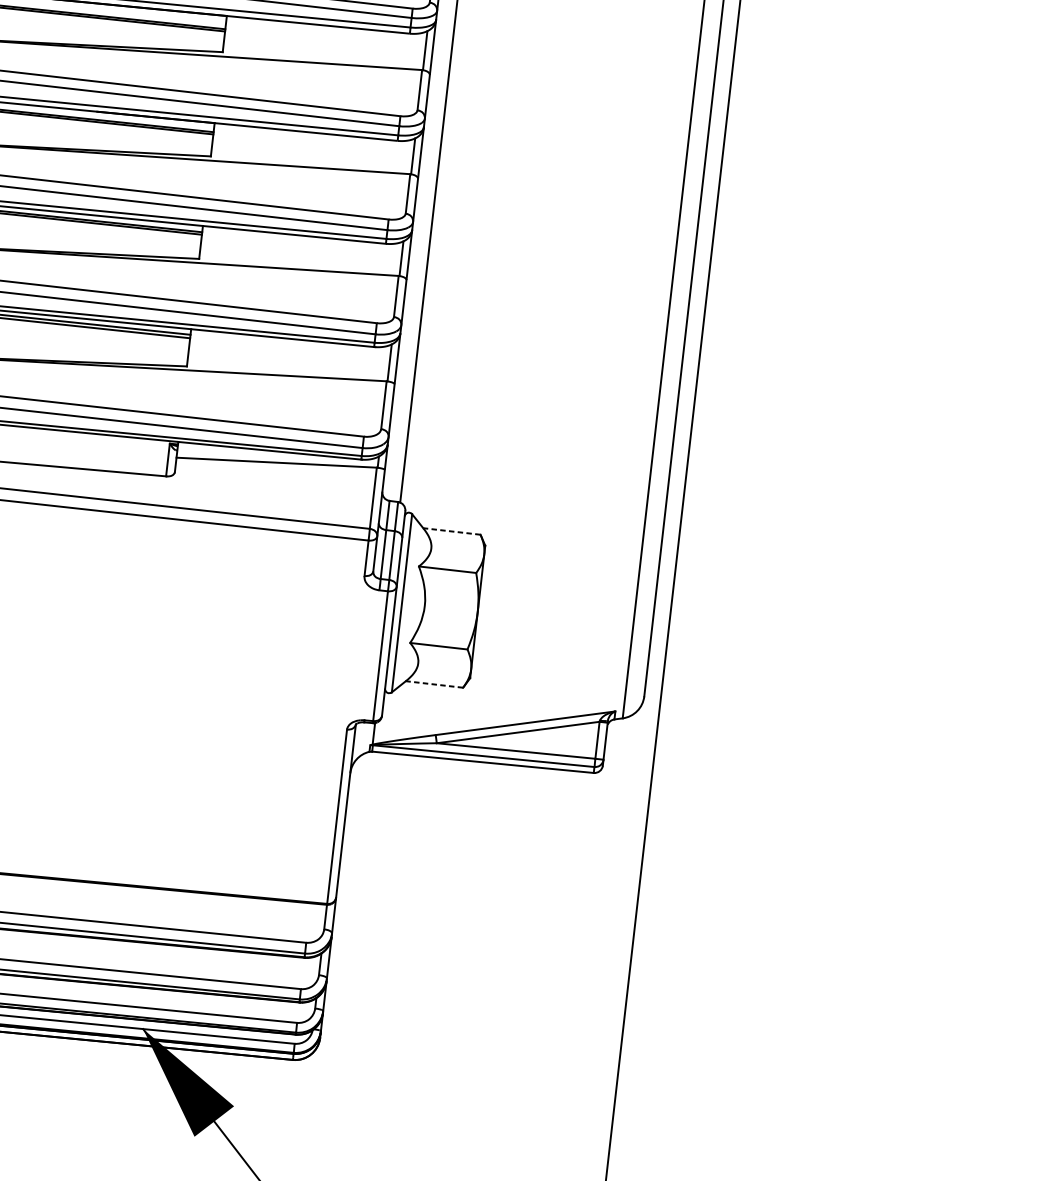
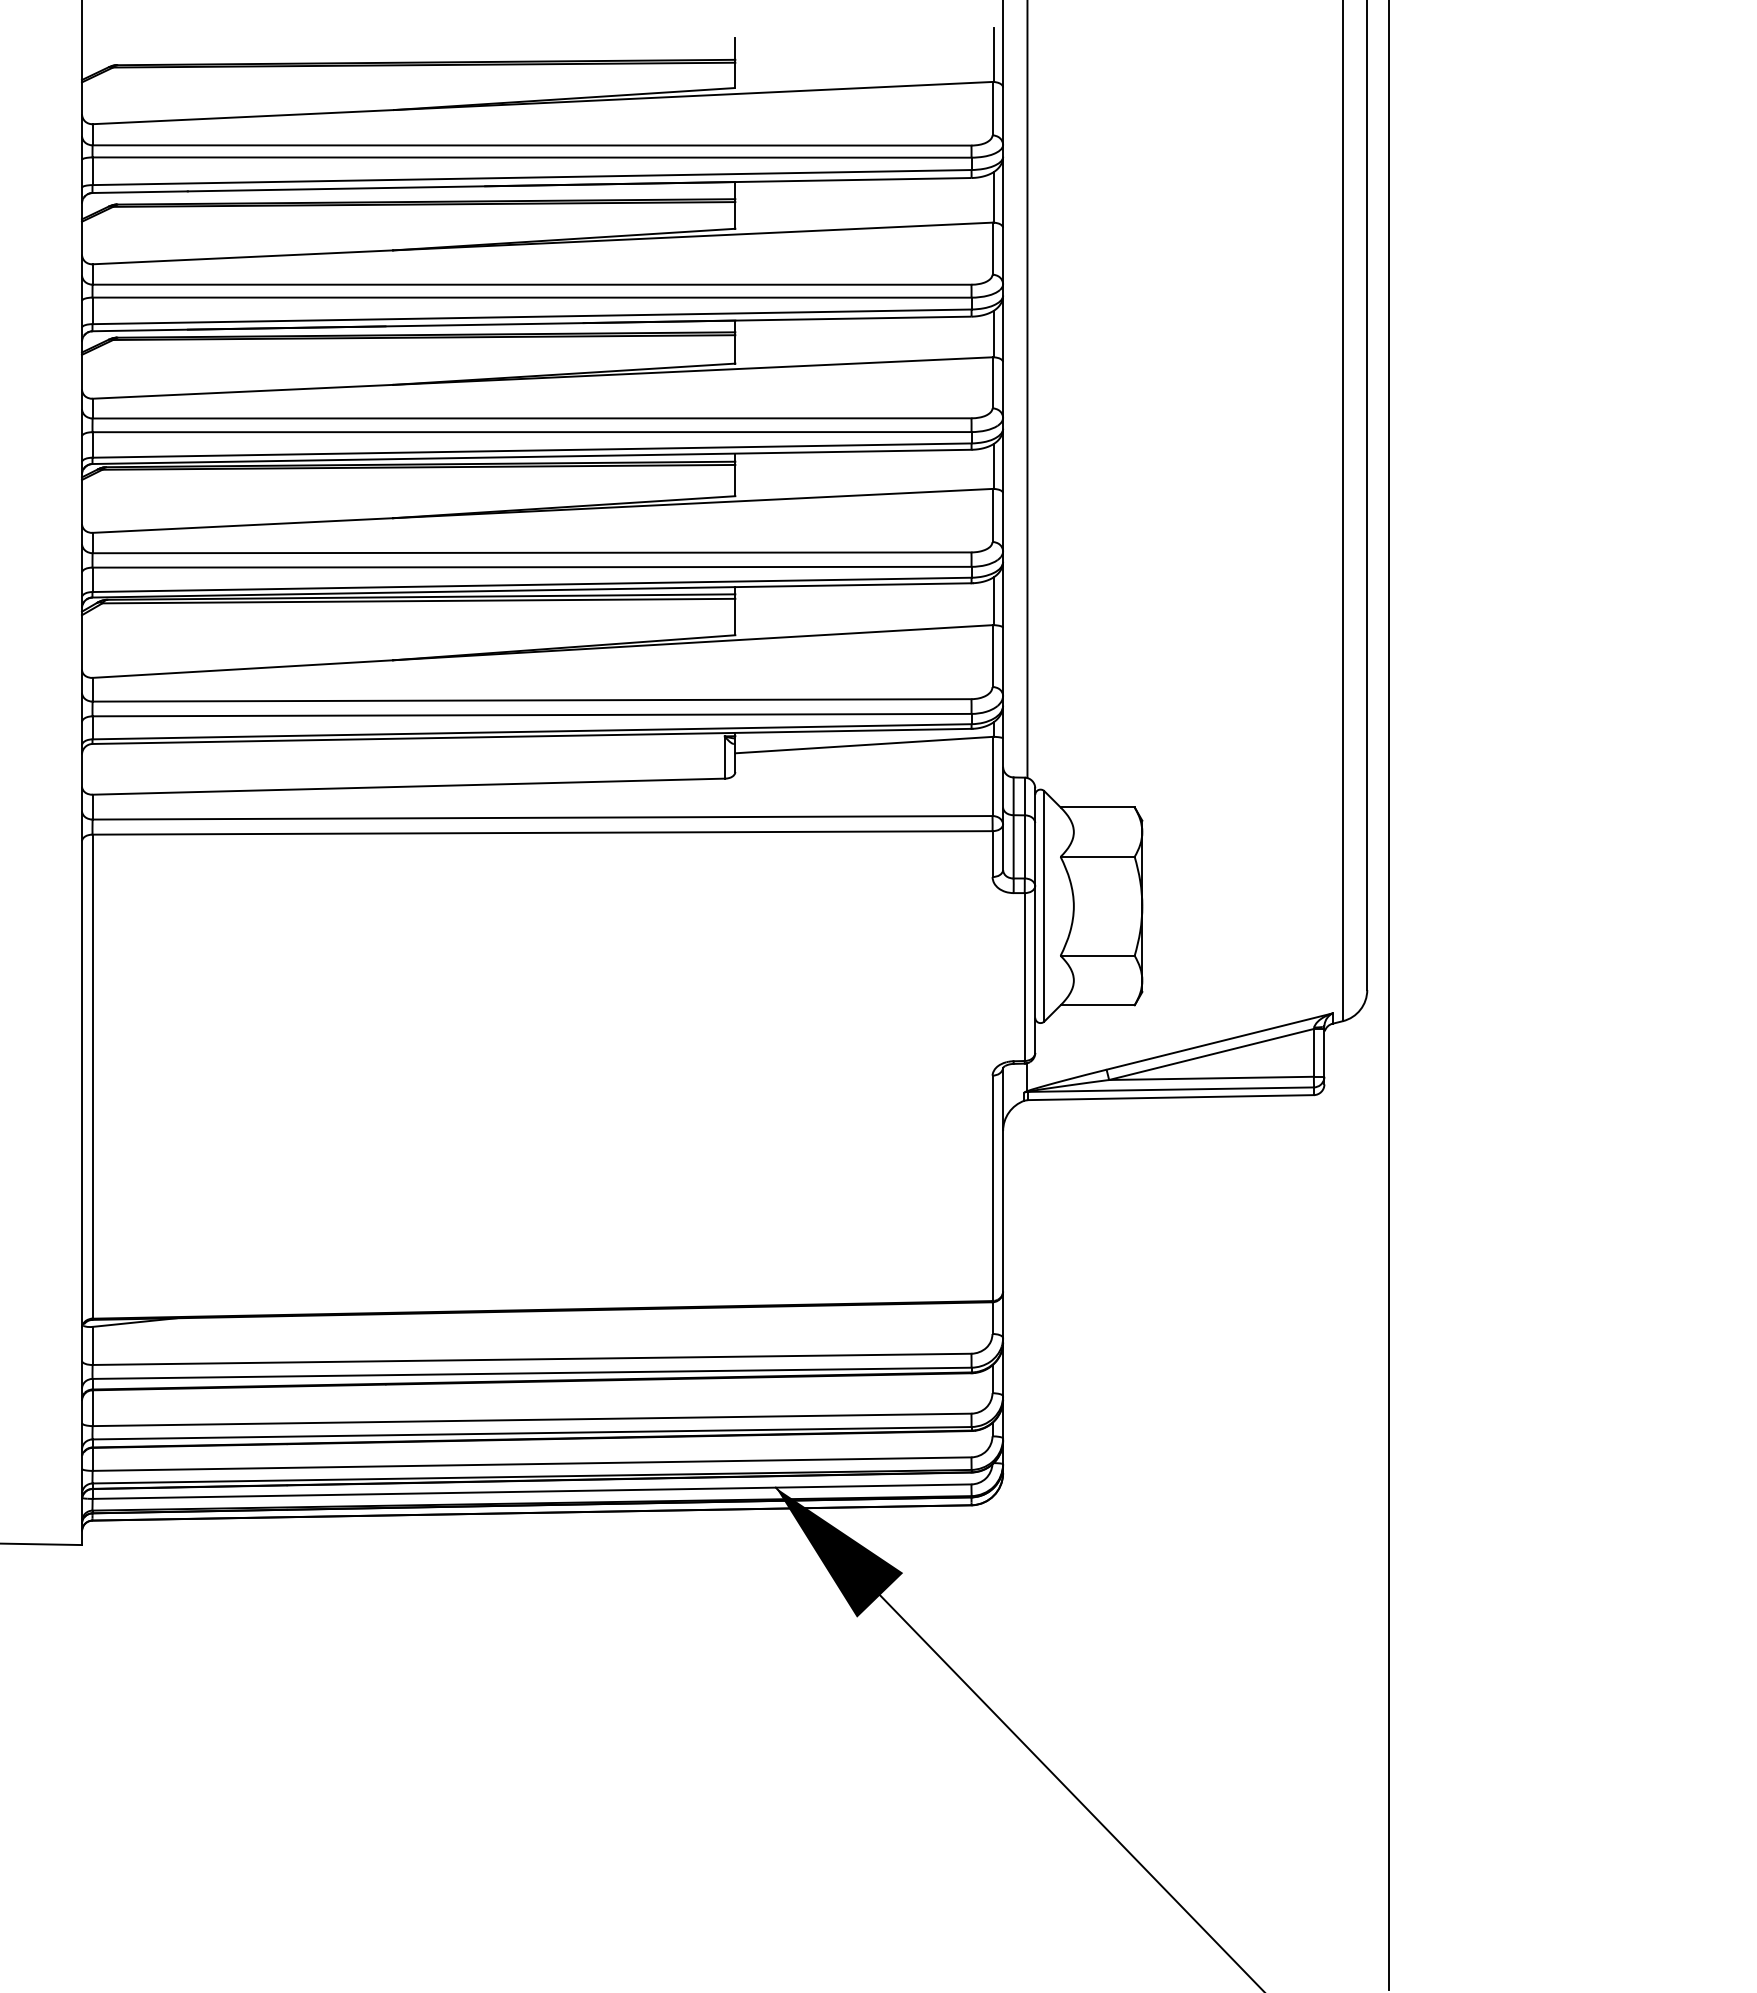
line: (451, 531) -> (1097, 807), dashed -> solid
line: (434, 684) -> (1097, 1005), dashed -> solid

